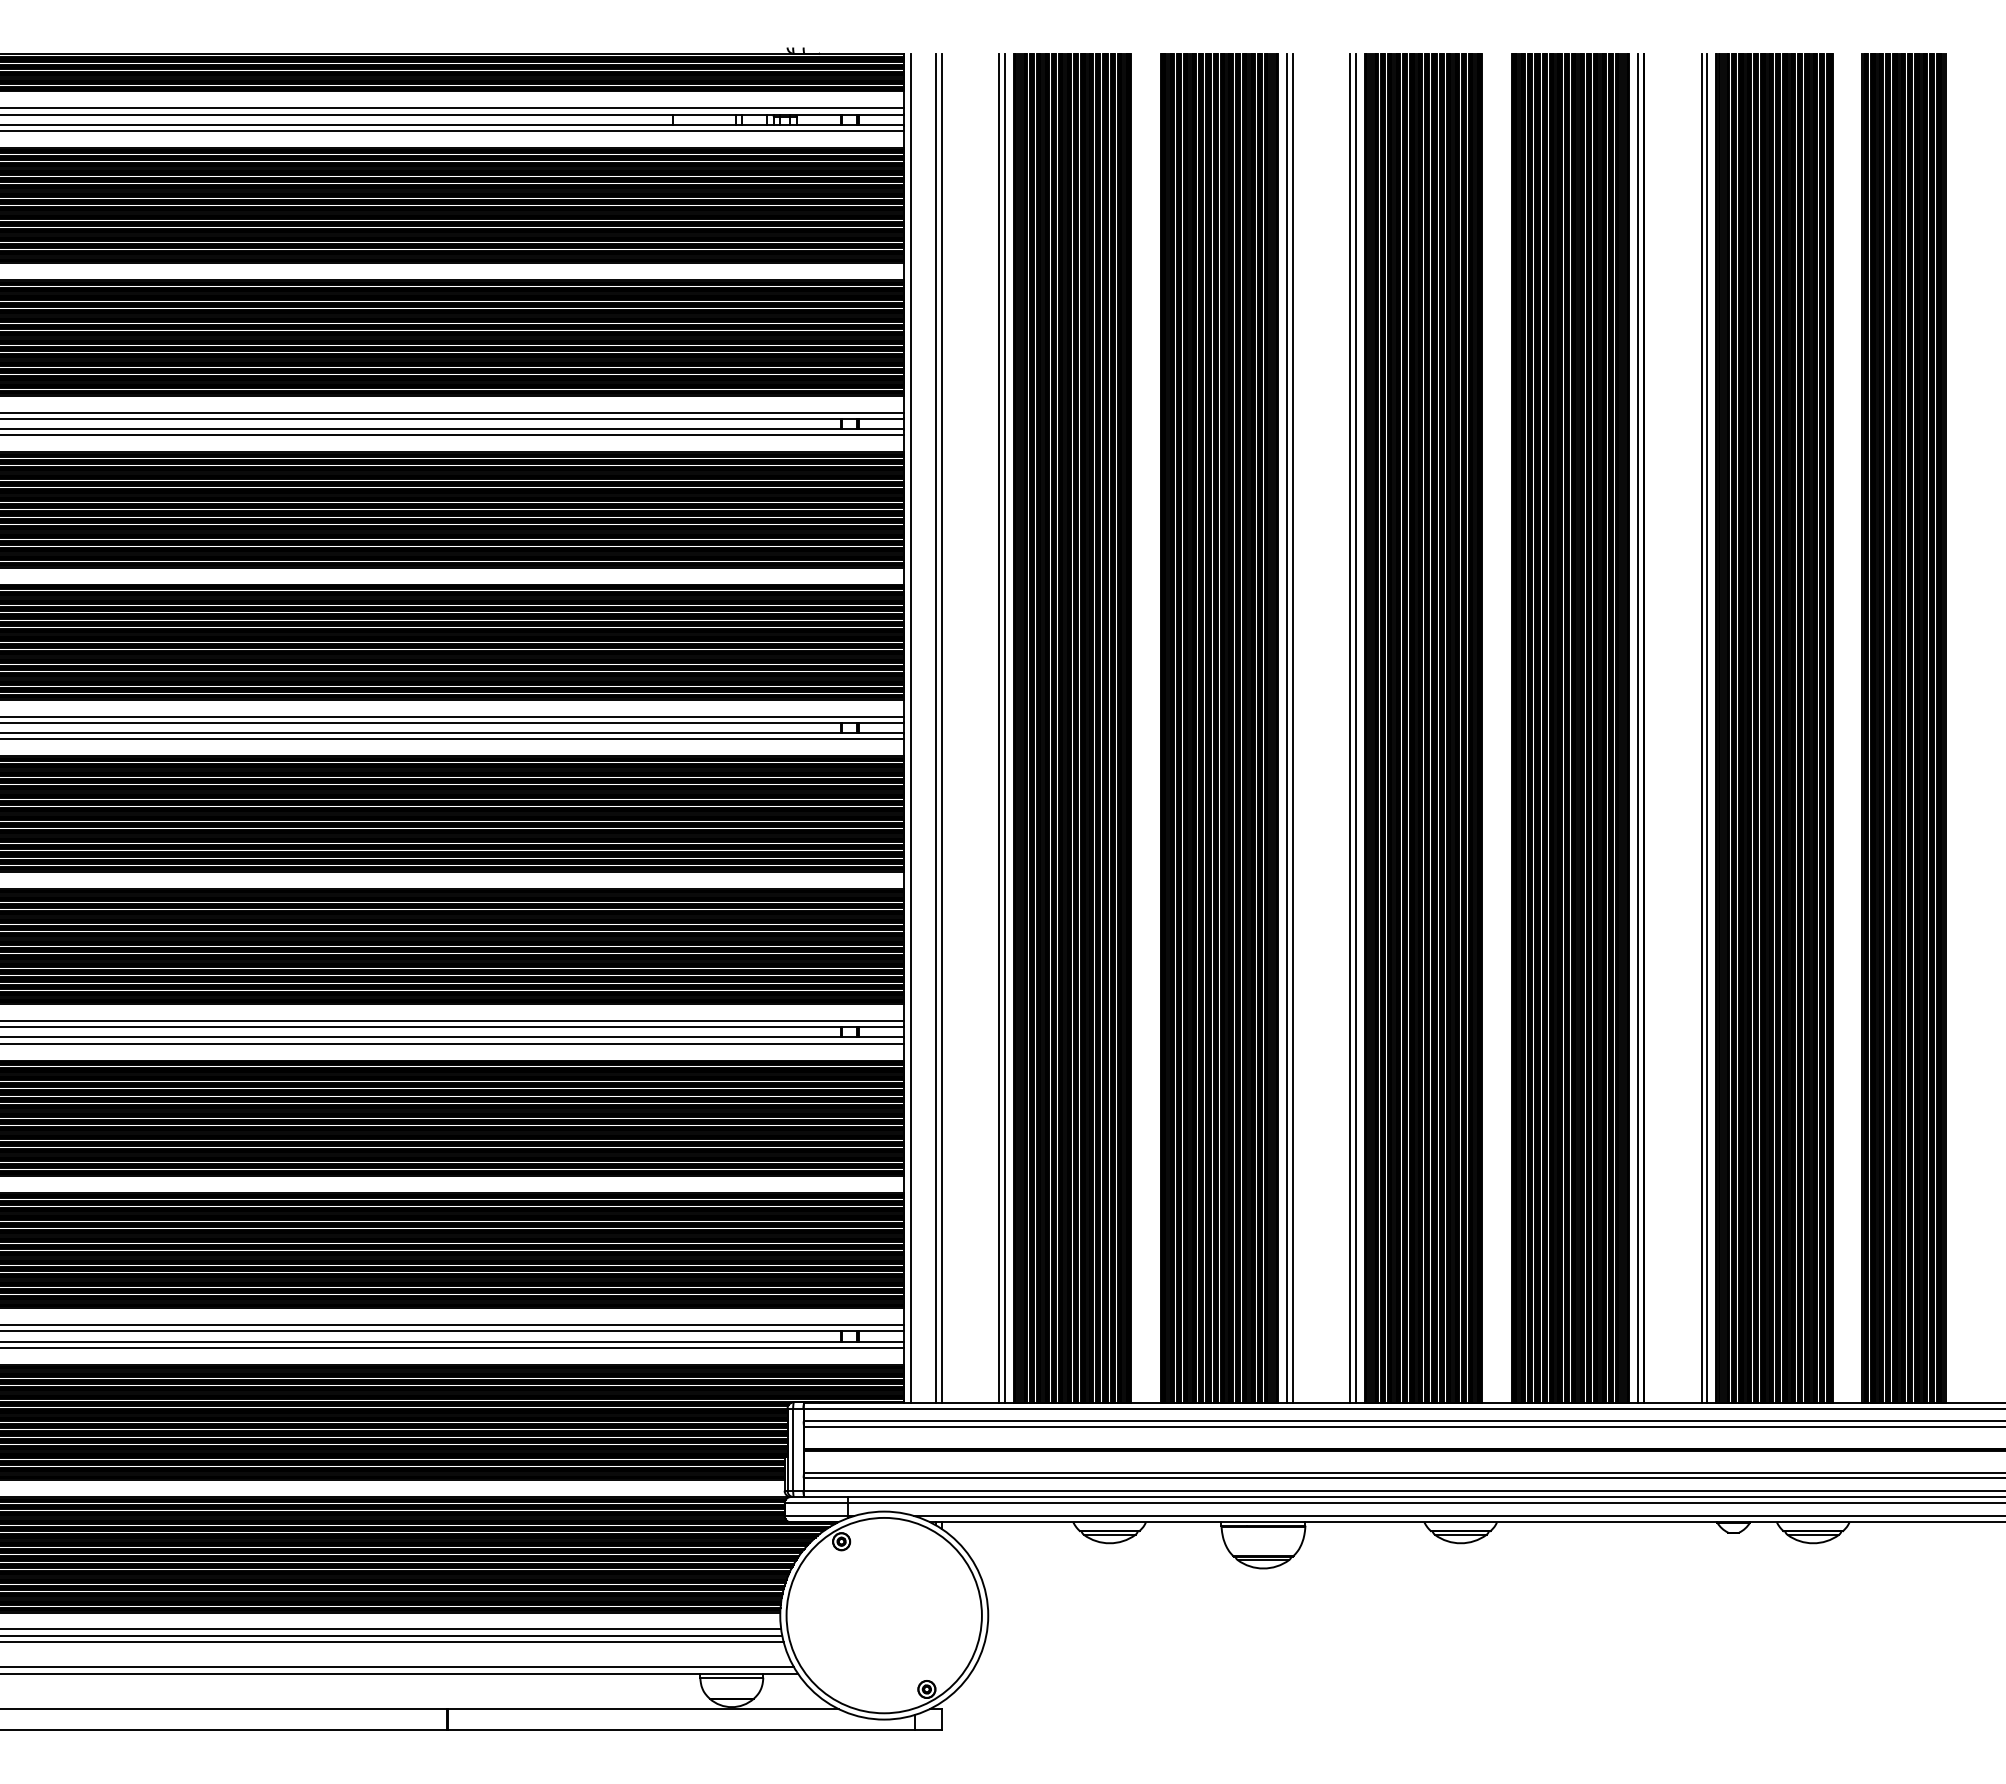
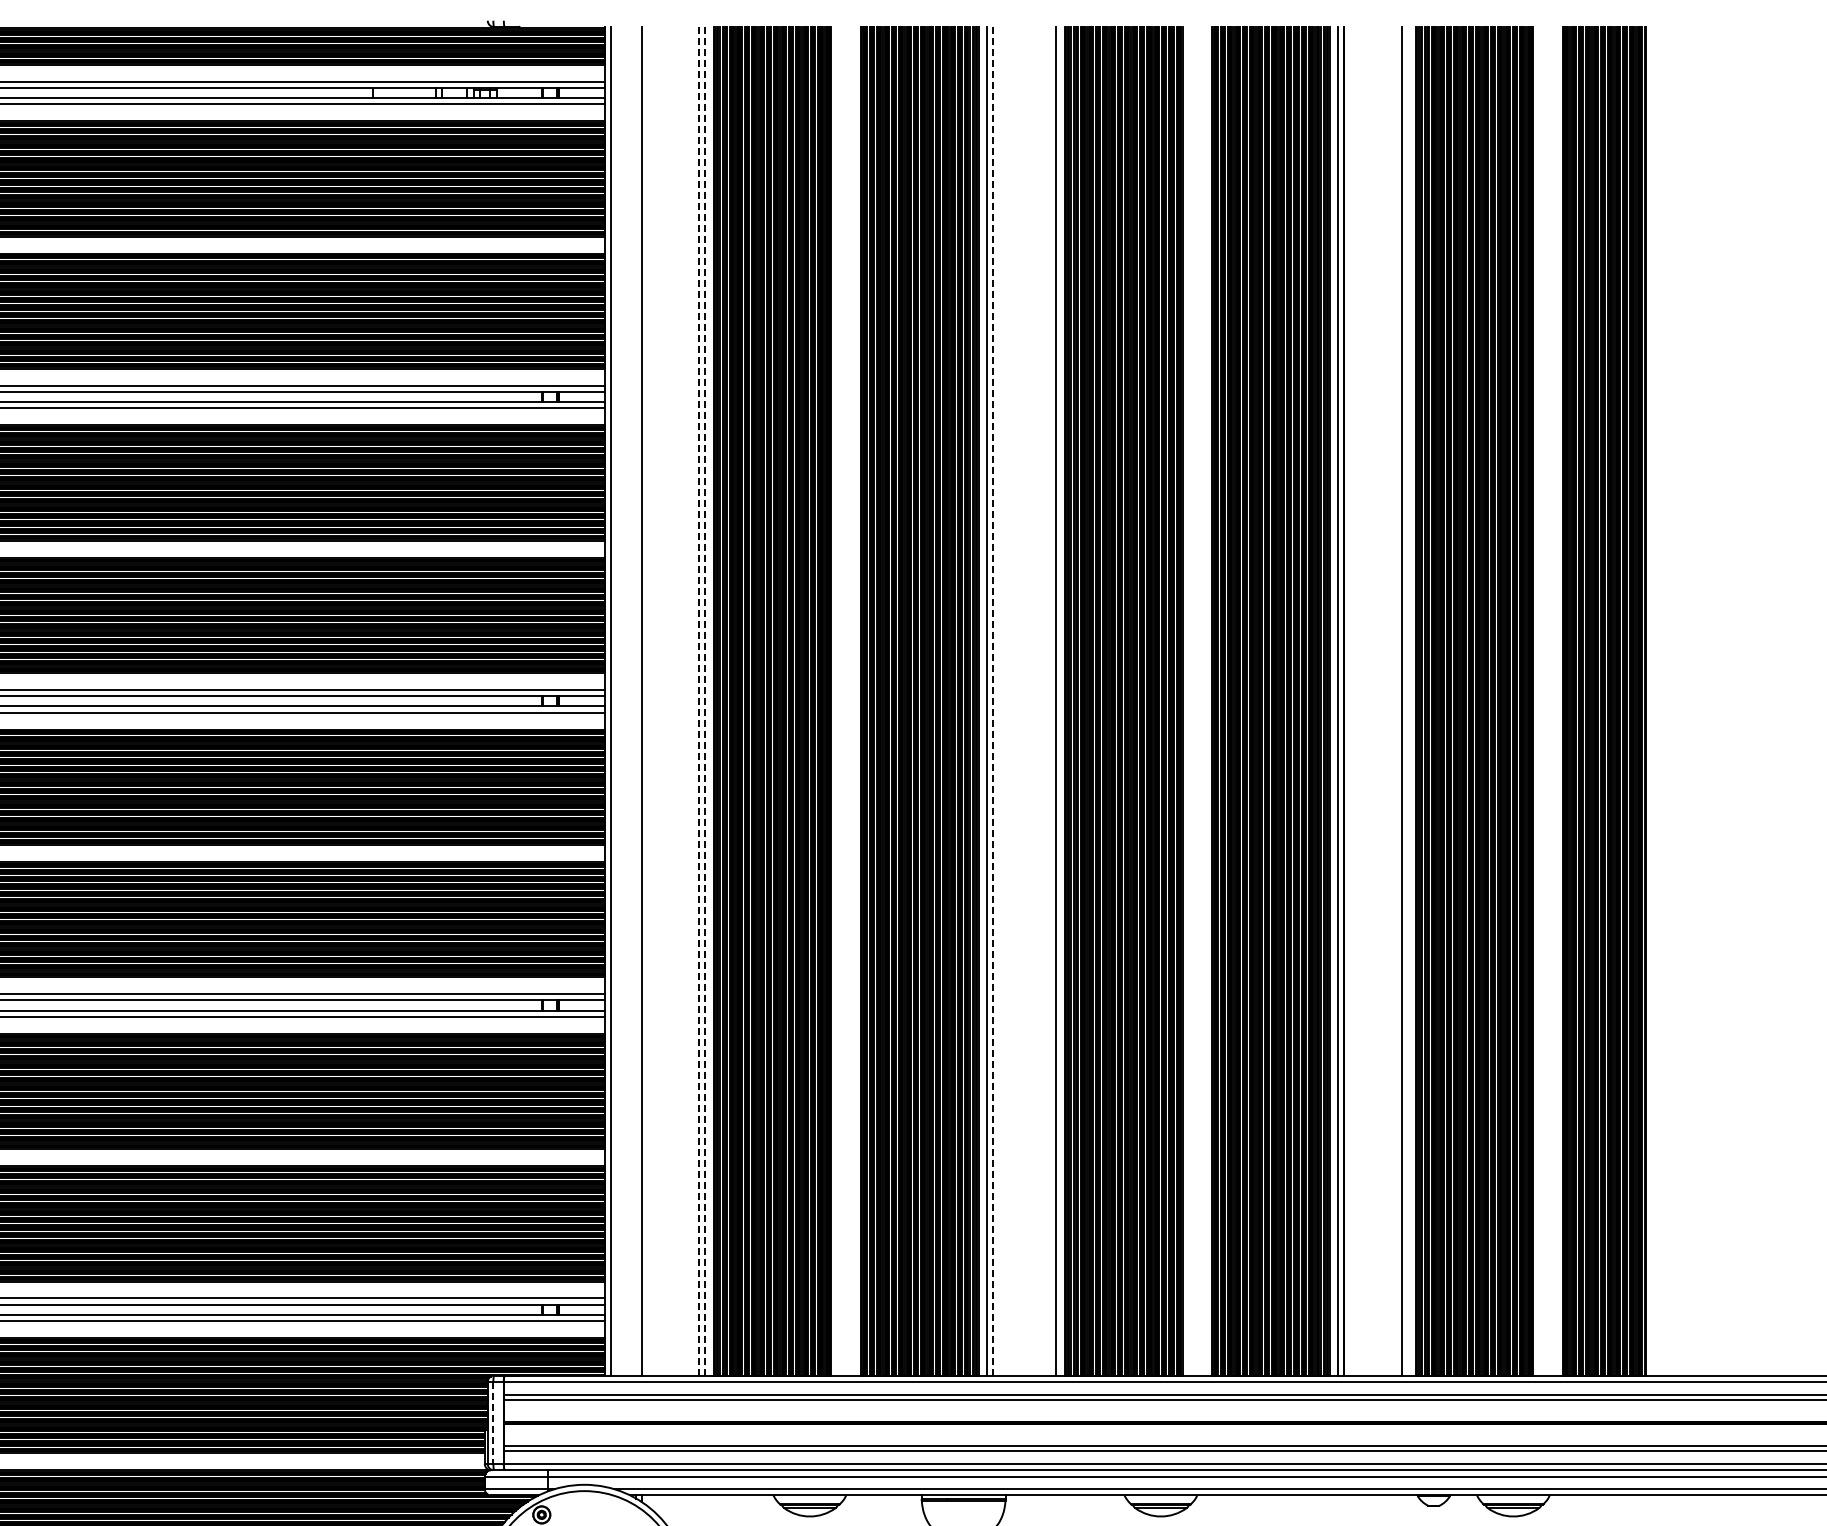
line: (935, 727) -> (635, 700), removed
line: (998, 727) -> (698, 700), solid -> dashed
line: (1005, 727) -> (705, 700), solid -> dashed
line: (1293, 727) -> (993, 700), solid -> dashed
line: (1349, 727) -> (1049, 700), removed
line: (1707, 727) -> (1407, 700), removed
line: (793, 1450) -> (493, 1423), solid -> dashed

